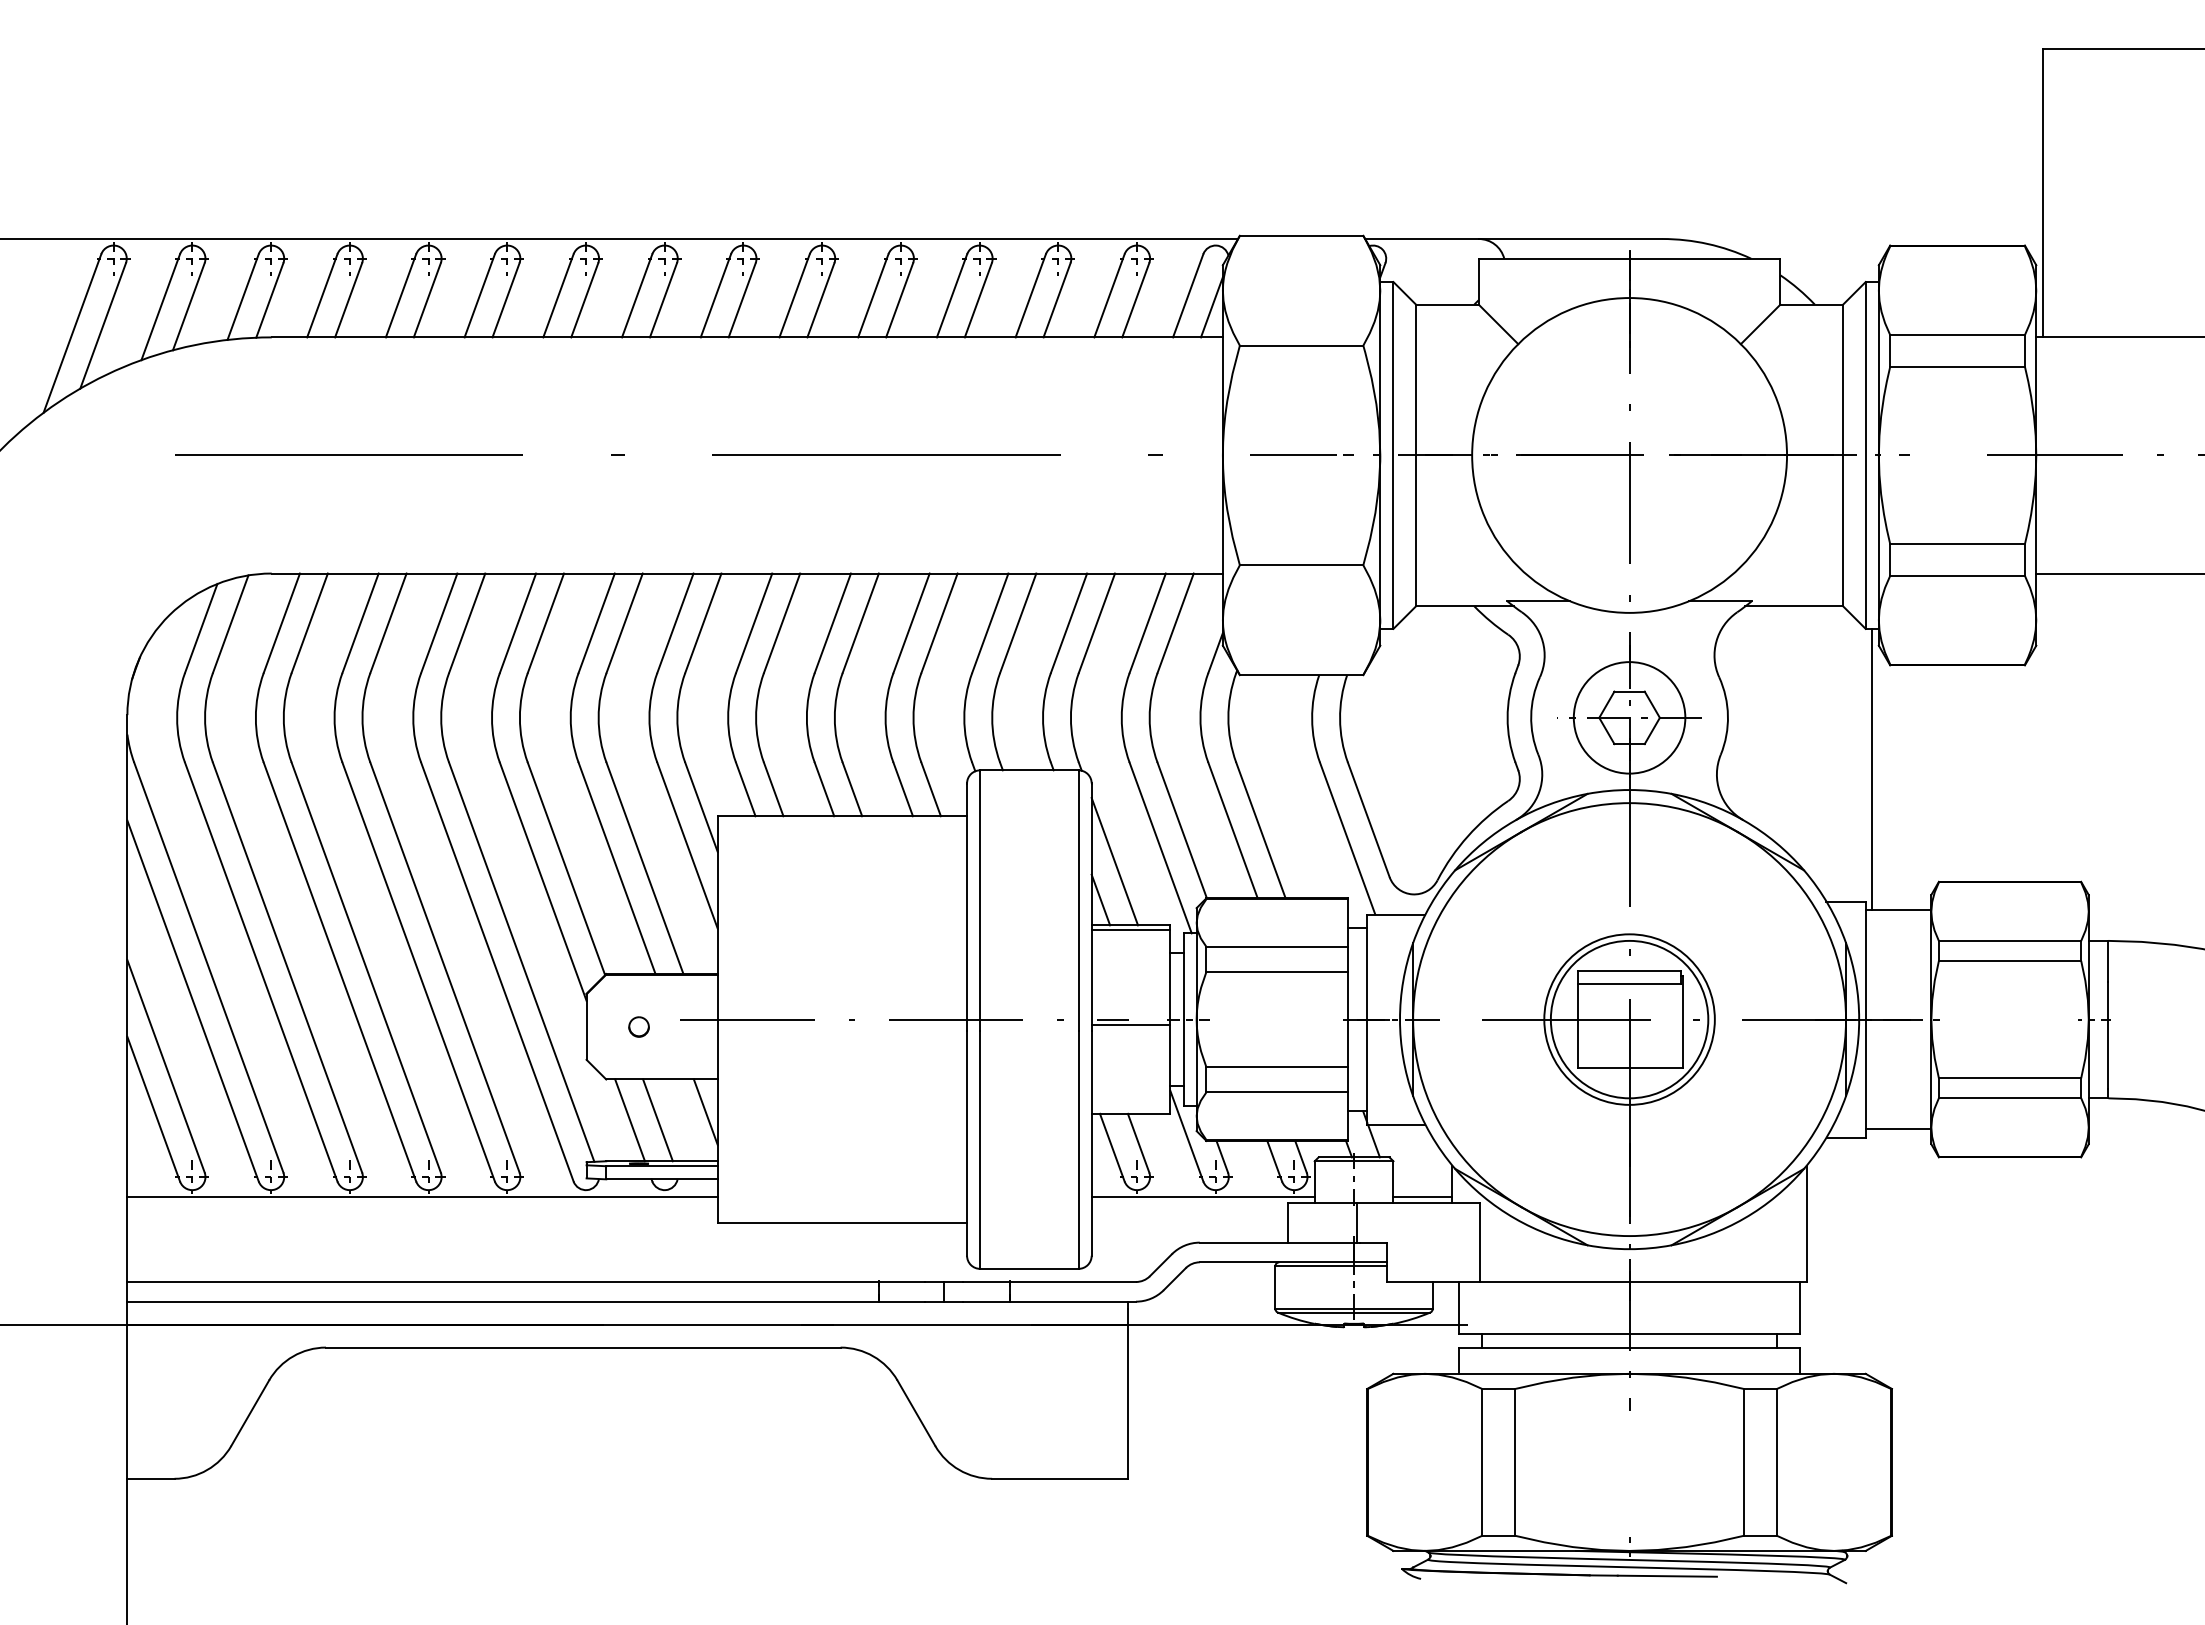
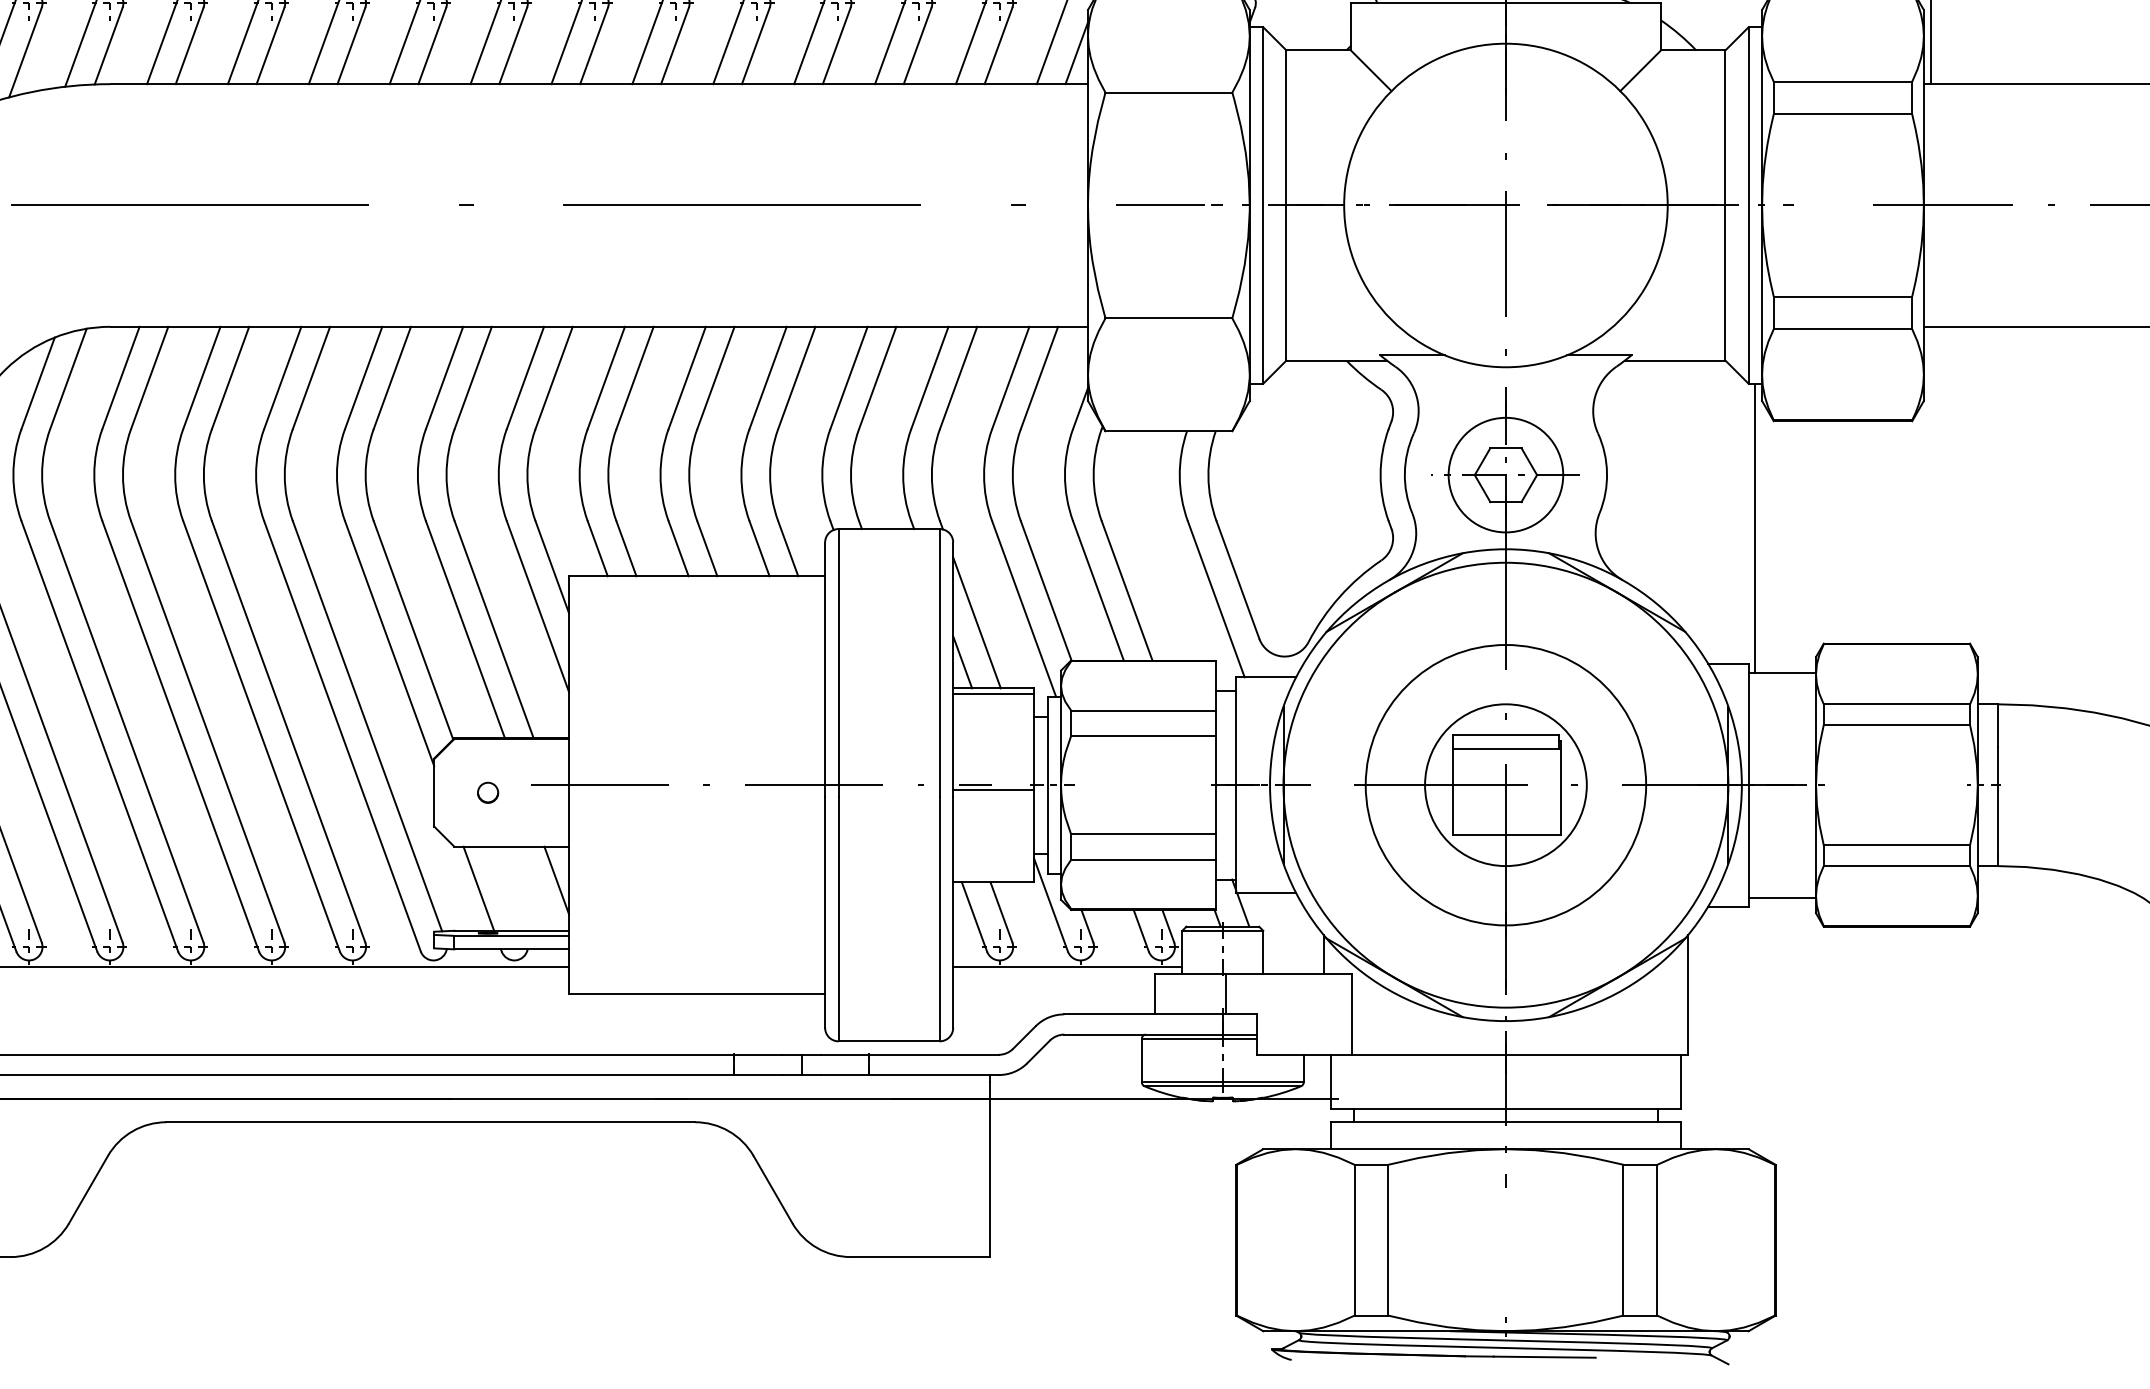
circle: (1629, 1019) -> (1505, 785), size x1.6
line: (657, 1120) -> (507, 888), removed
line: (1422, 1196) -> (1293, 966), removed

